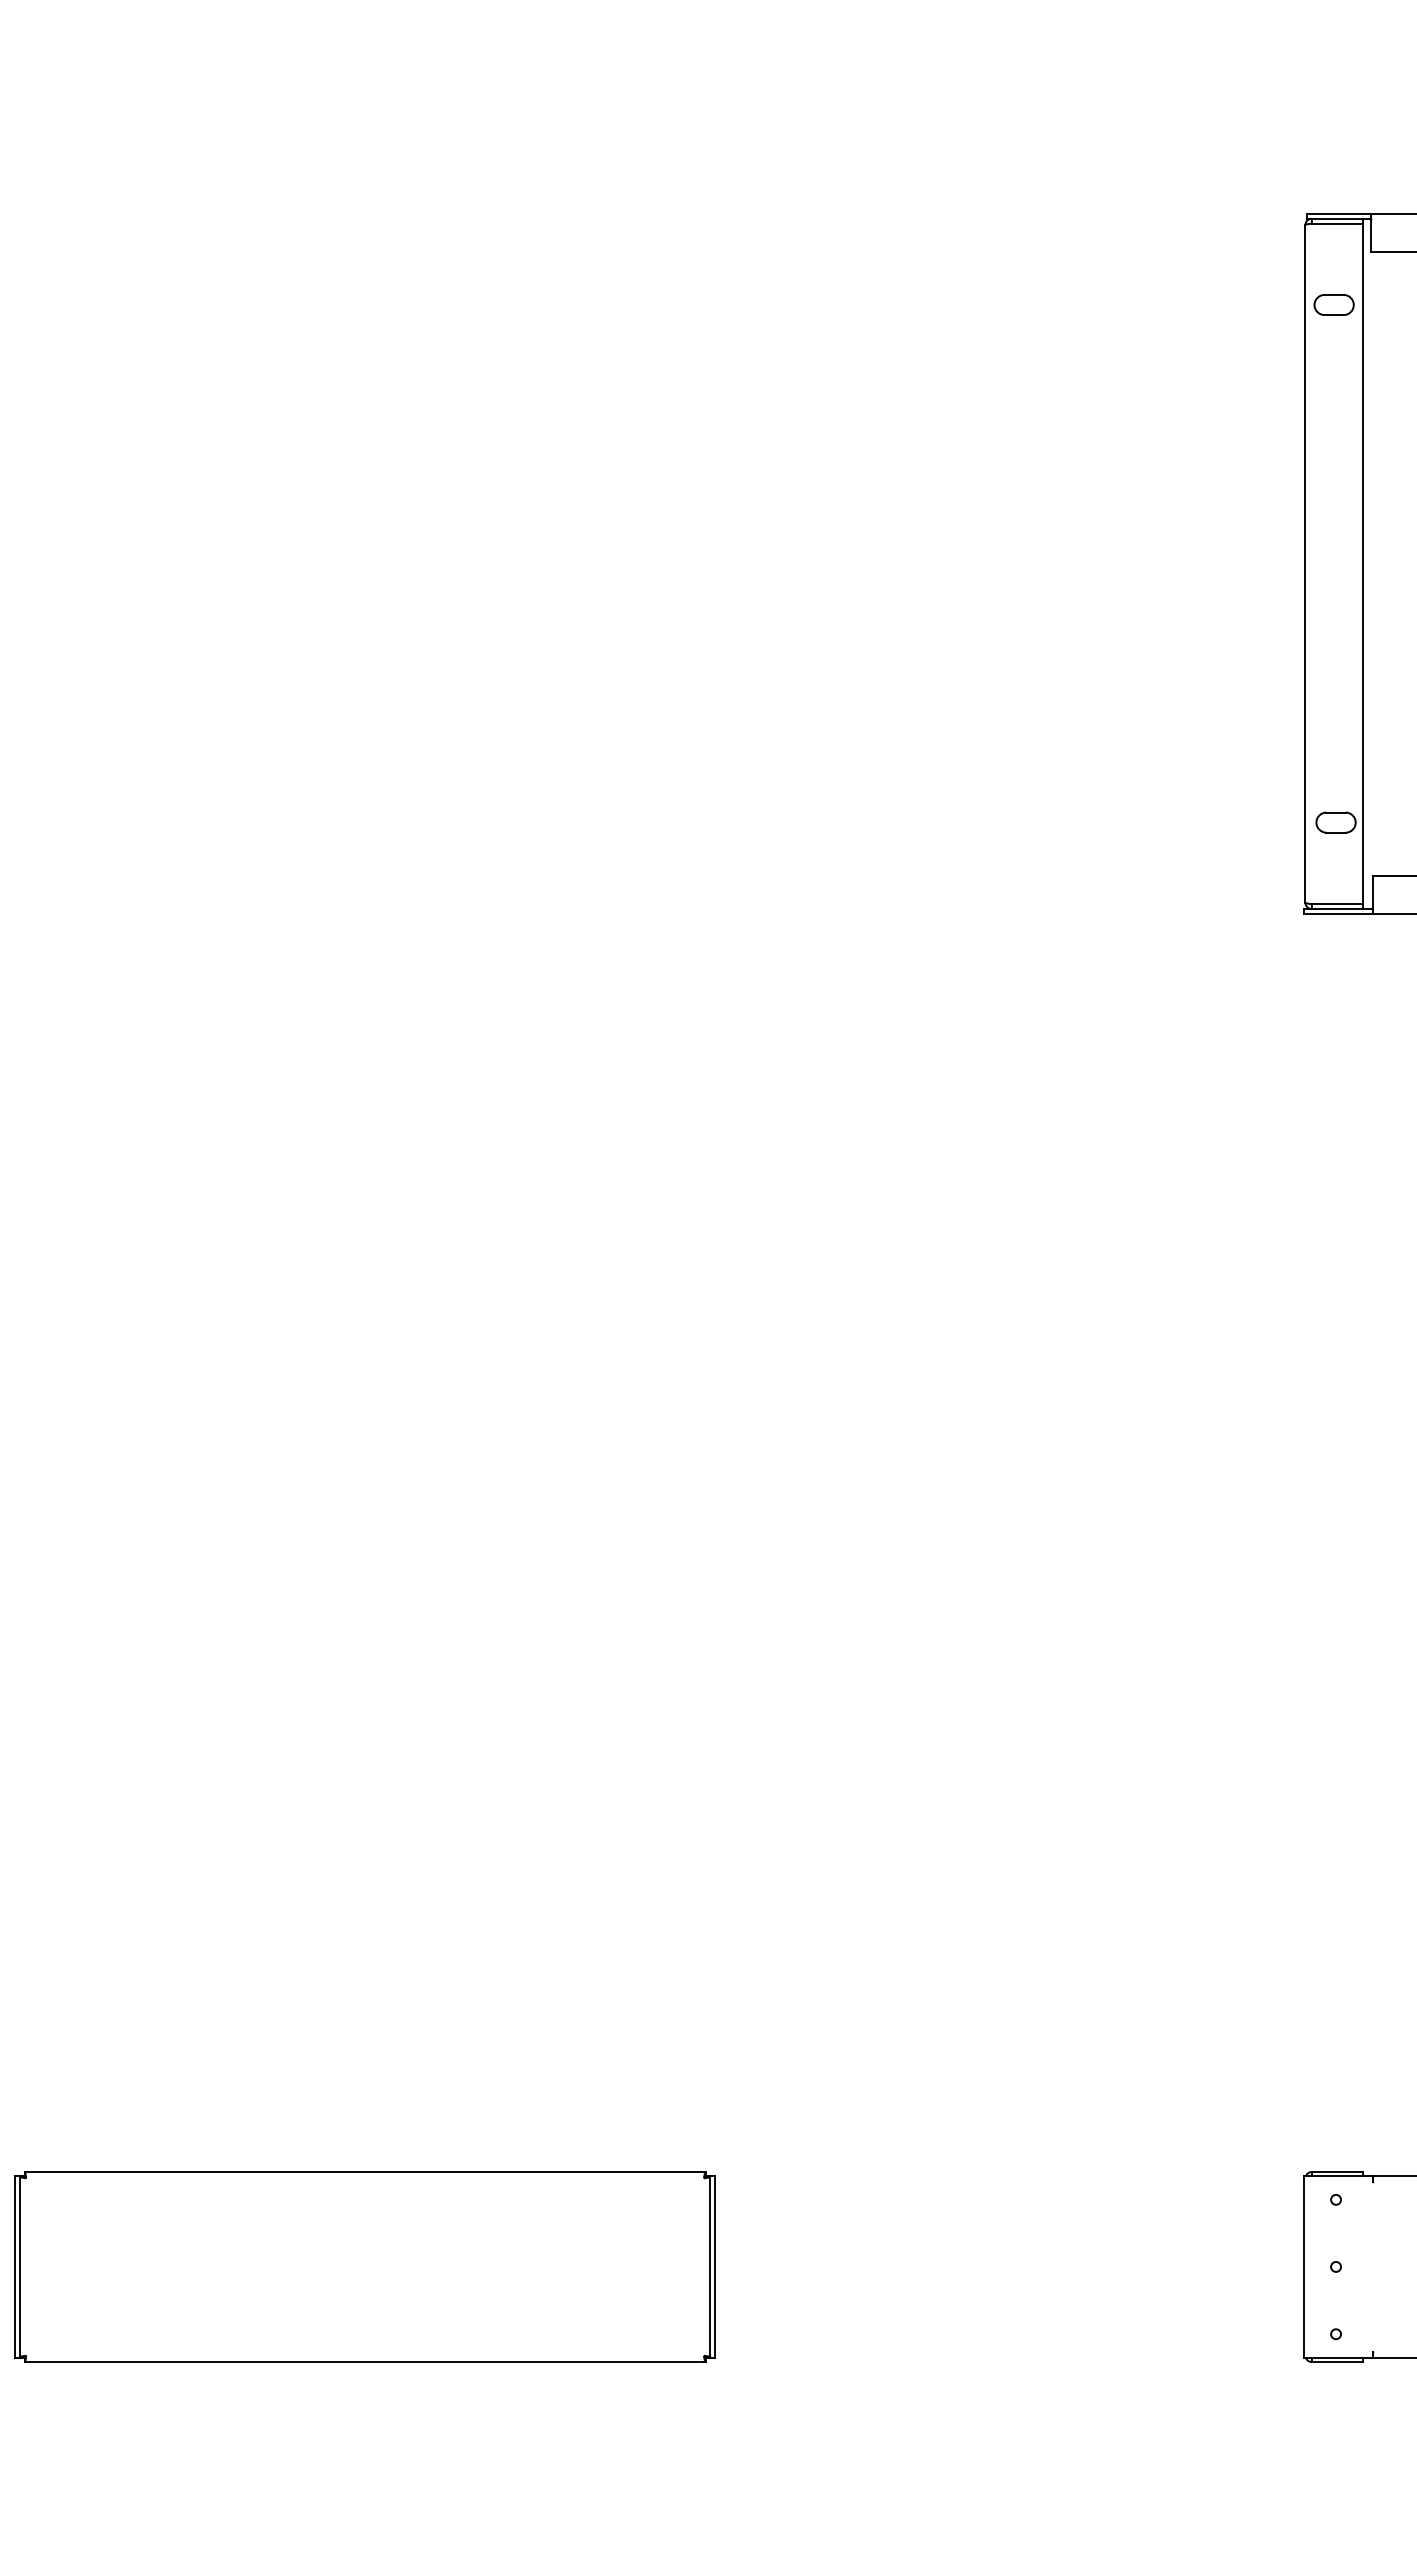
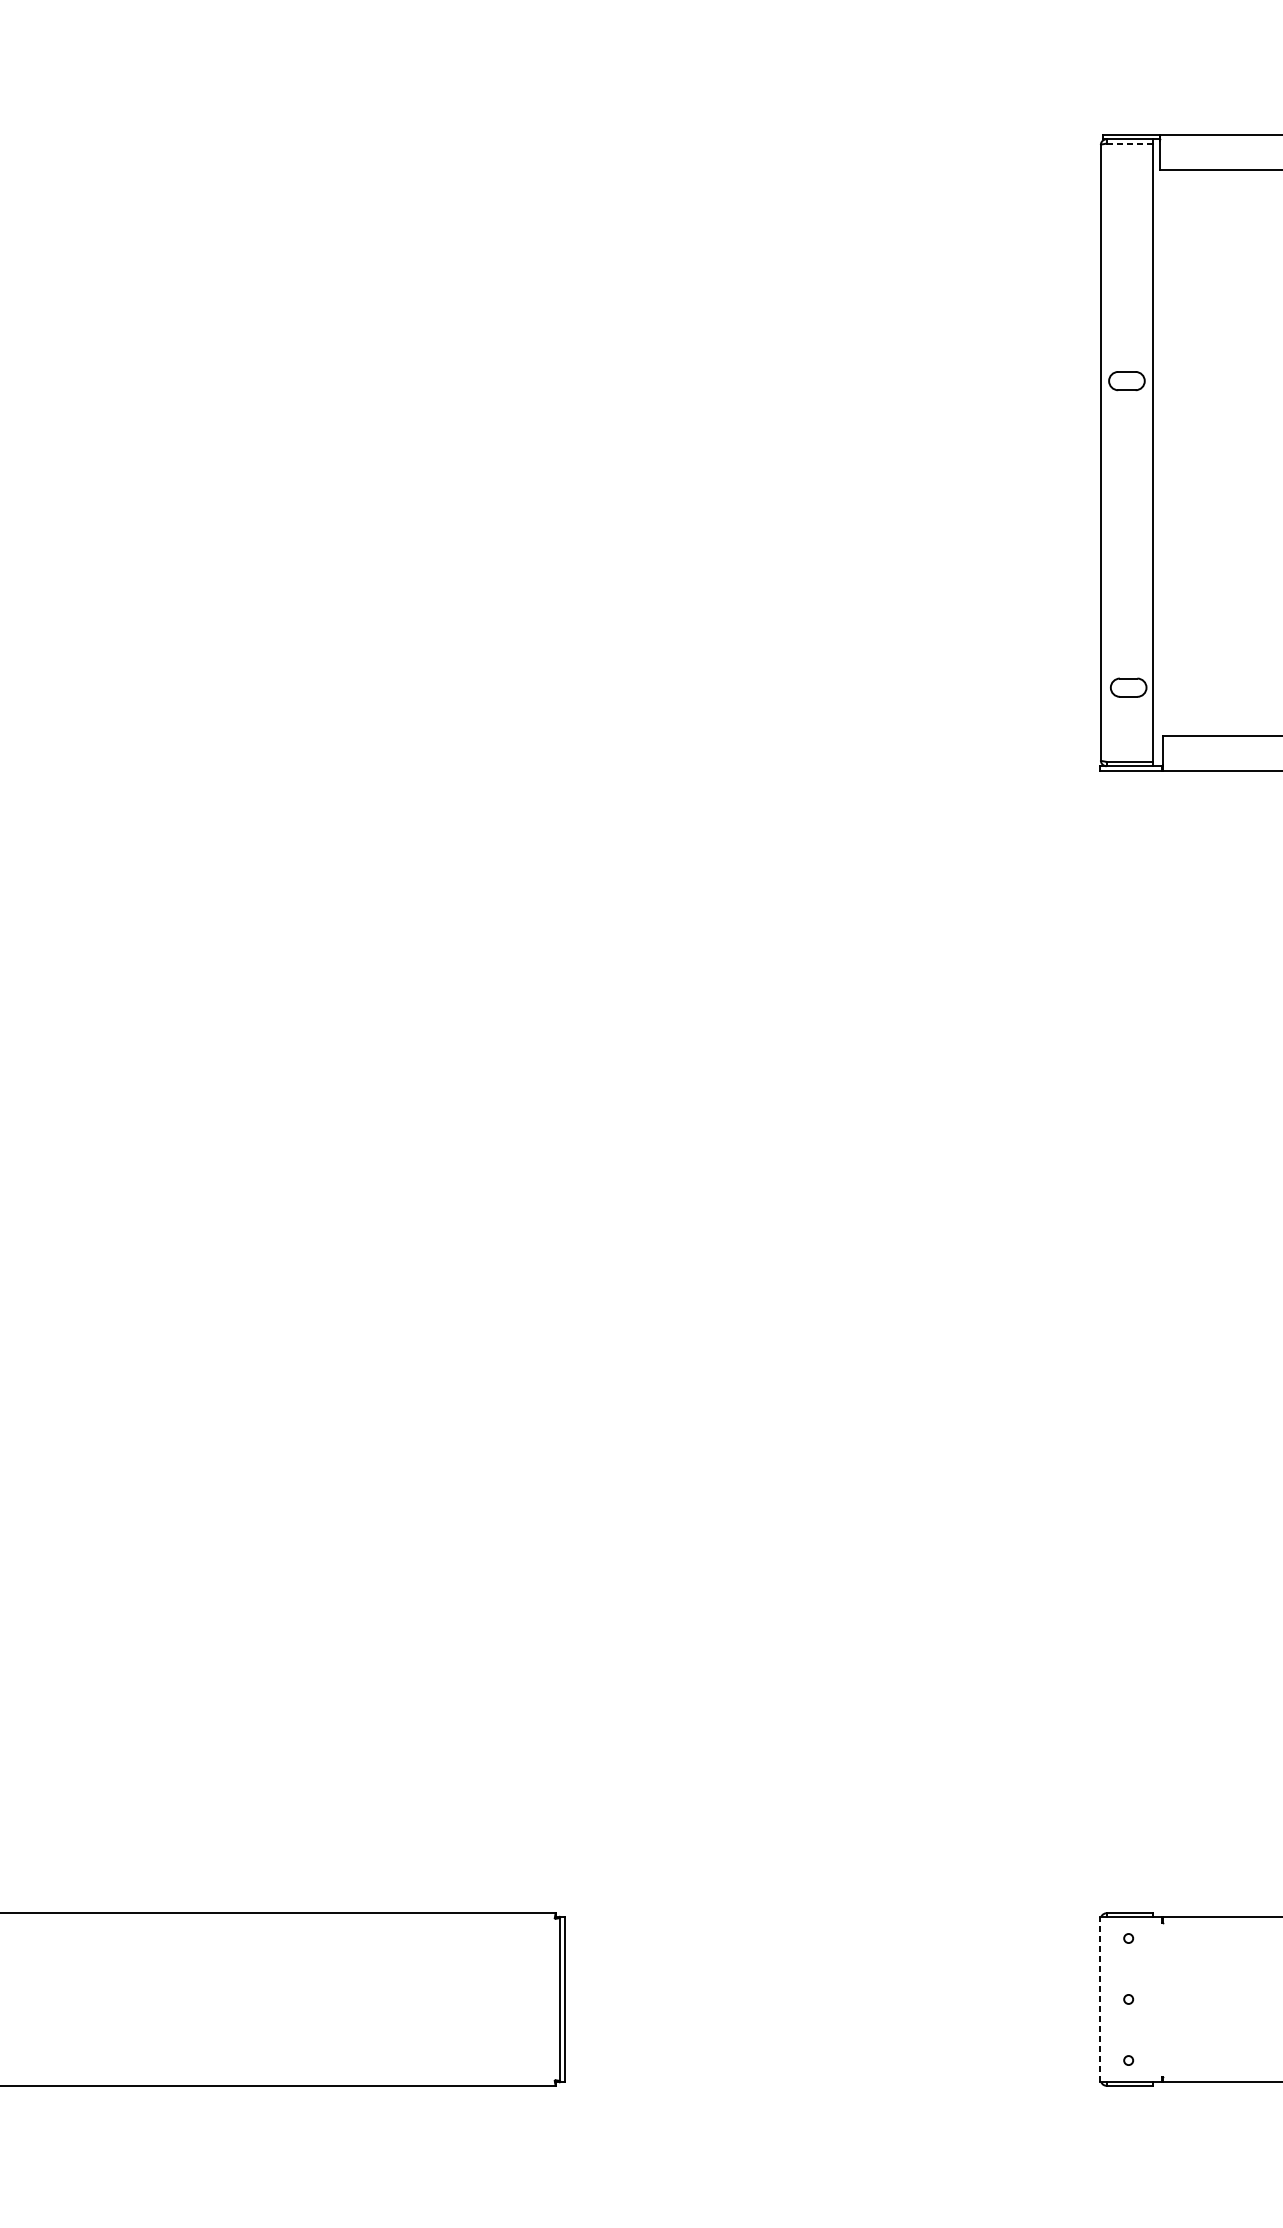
line: (1337, 223) -> (1129, 143), solid -> dashed
part: (1333, 304) -> (1126, 380), moved
line: (1304, 2266) -> (1100, 1999), solid -> dashed

